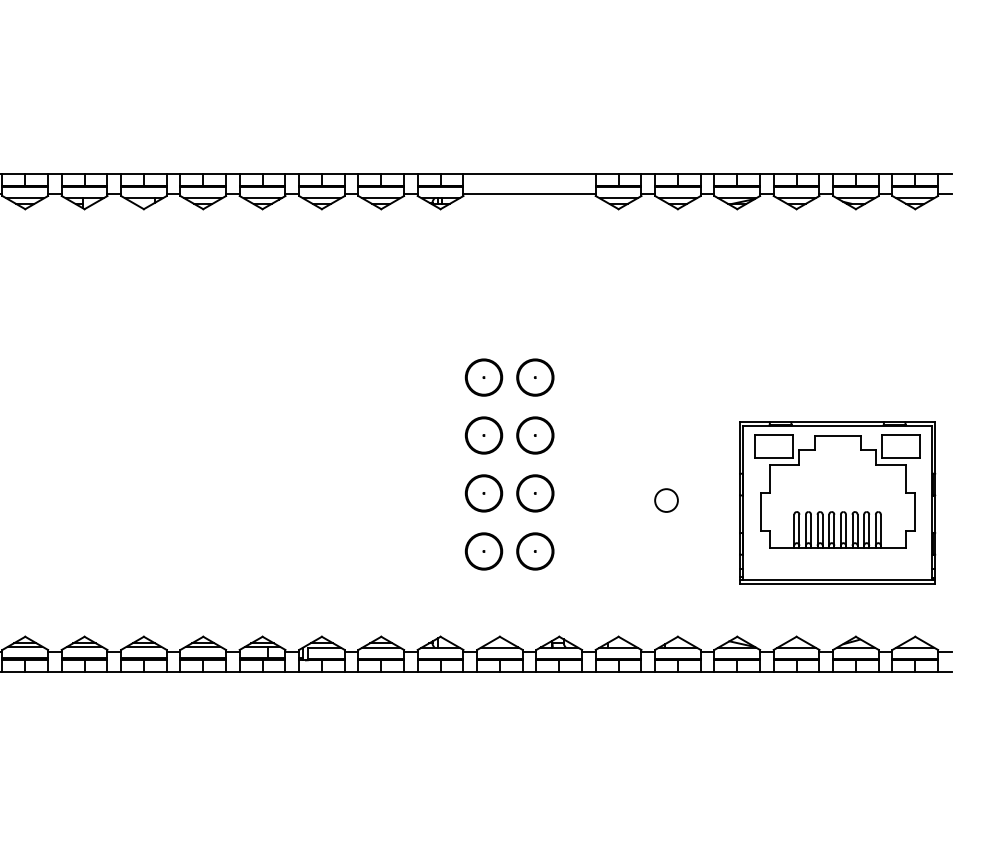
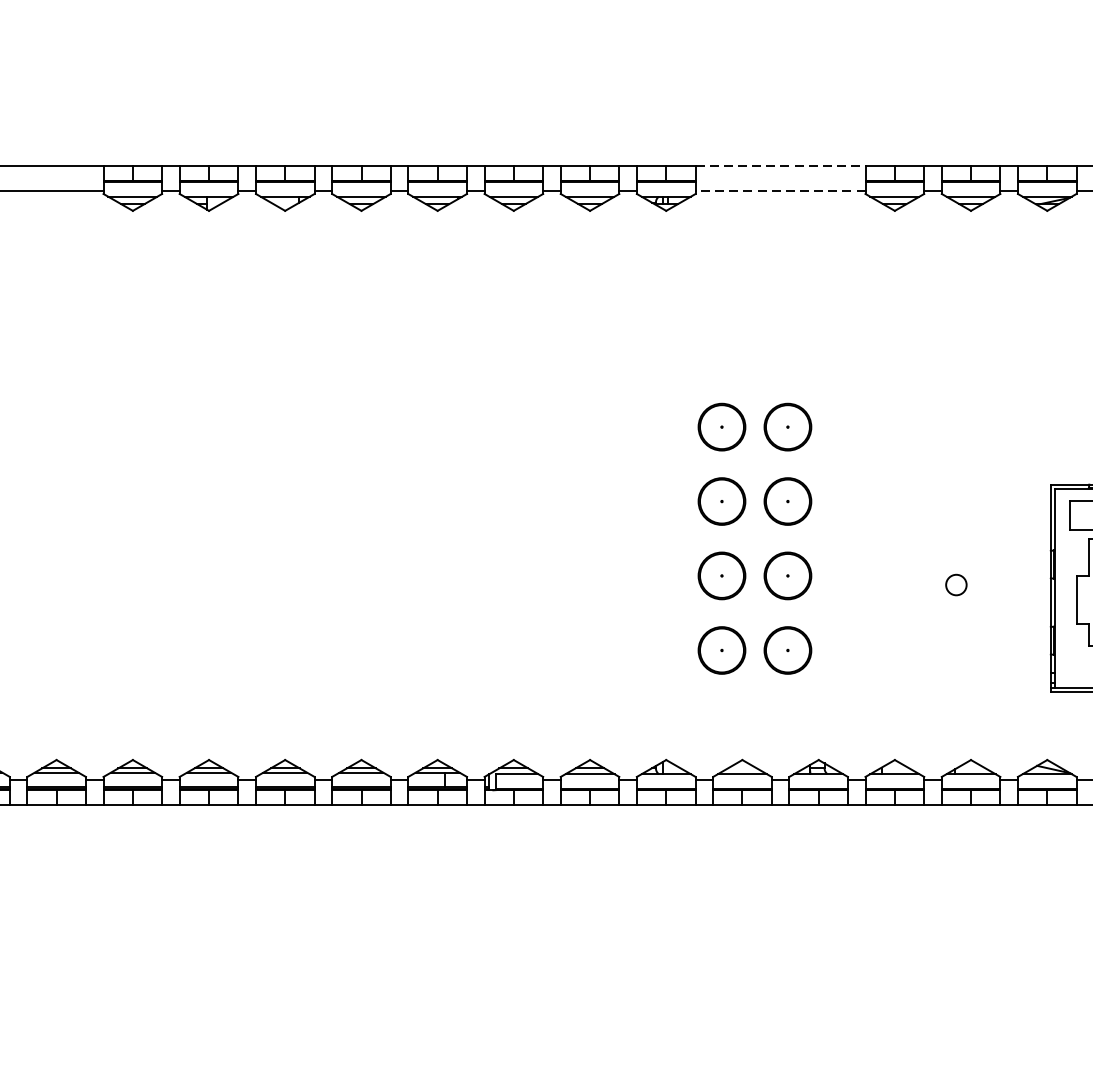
line: (530, 174) -> (781, 166), solid -> dashed
line: (529, 193) -> (780, 190), solid -> dashed
circle: (666, 500) -> (956, 584), size x0.7

